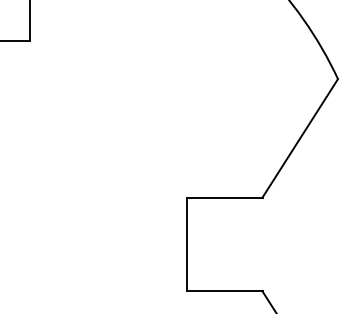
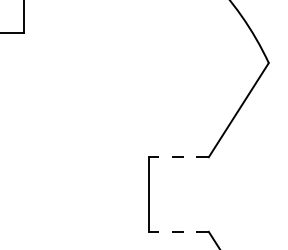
line: (224, 197) -> (178, 157), solid -> dashed
line: (224, 291) -> (178, 231), solid -> dashed

